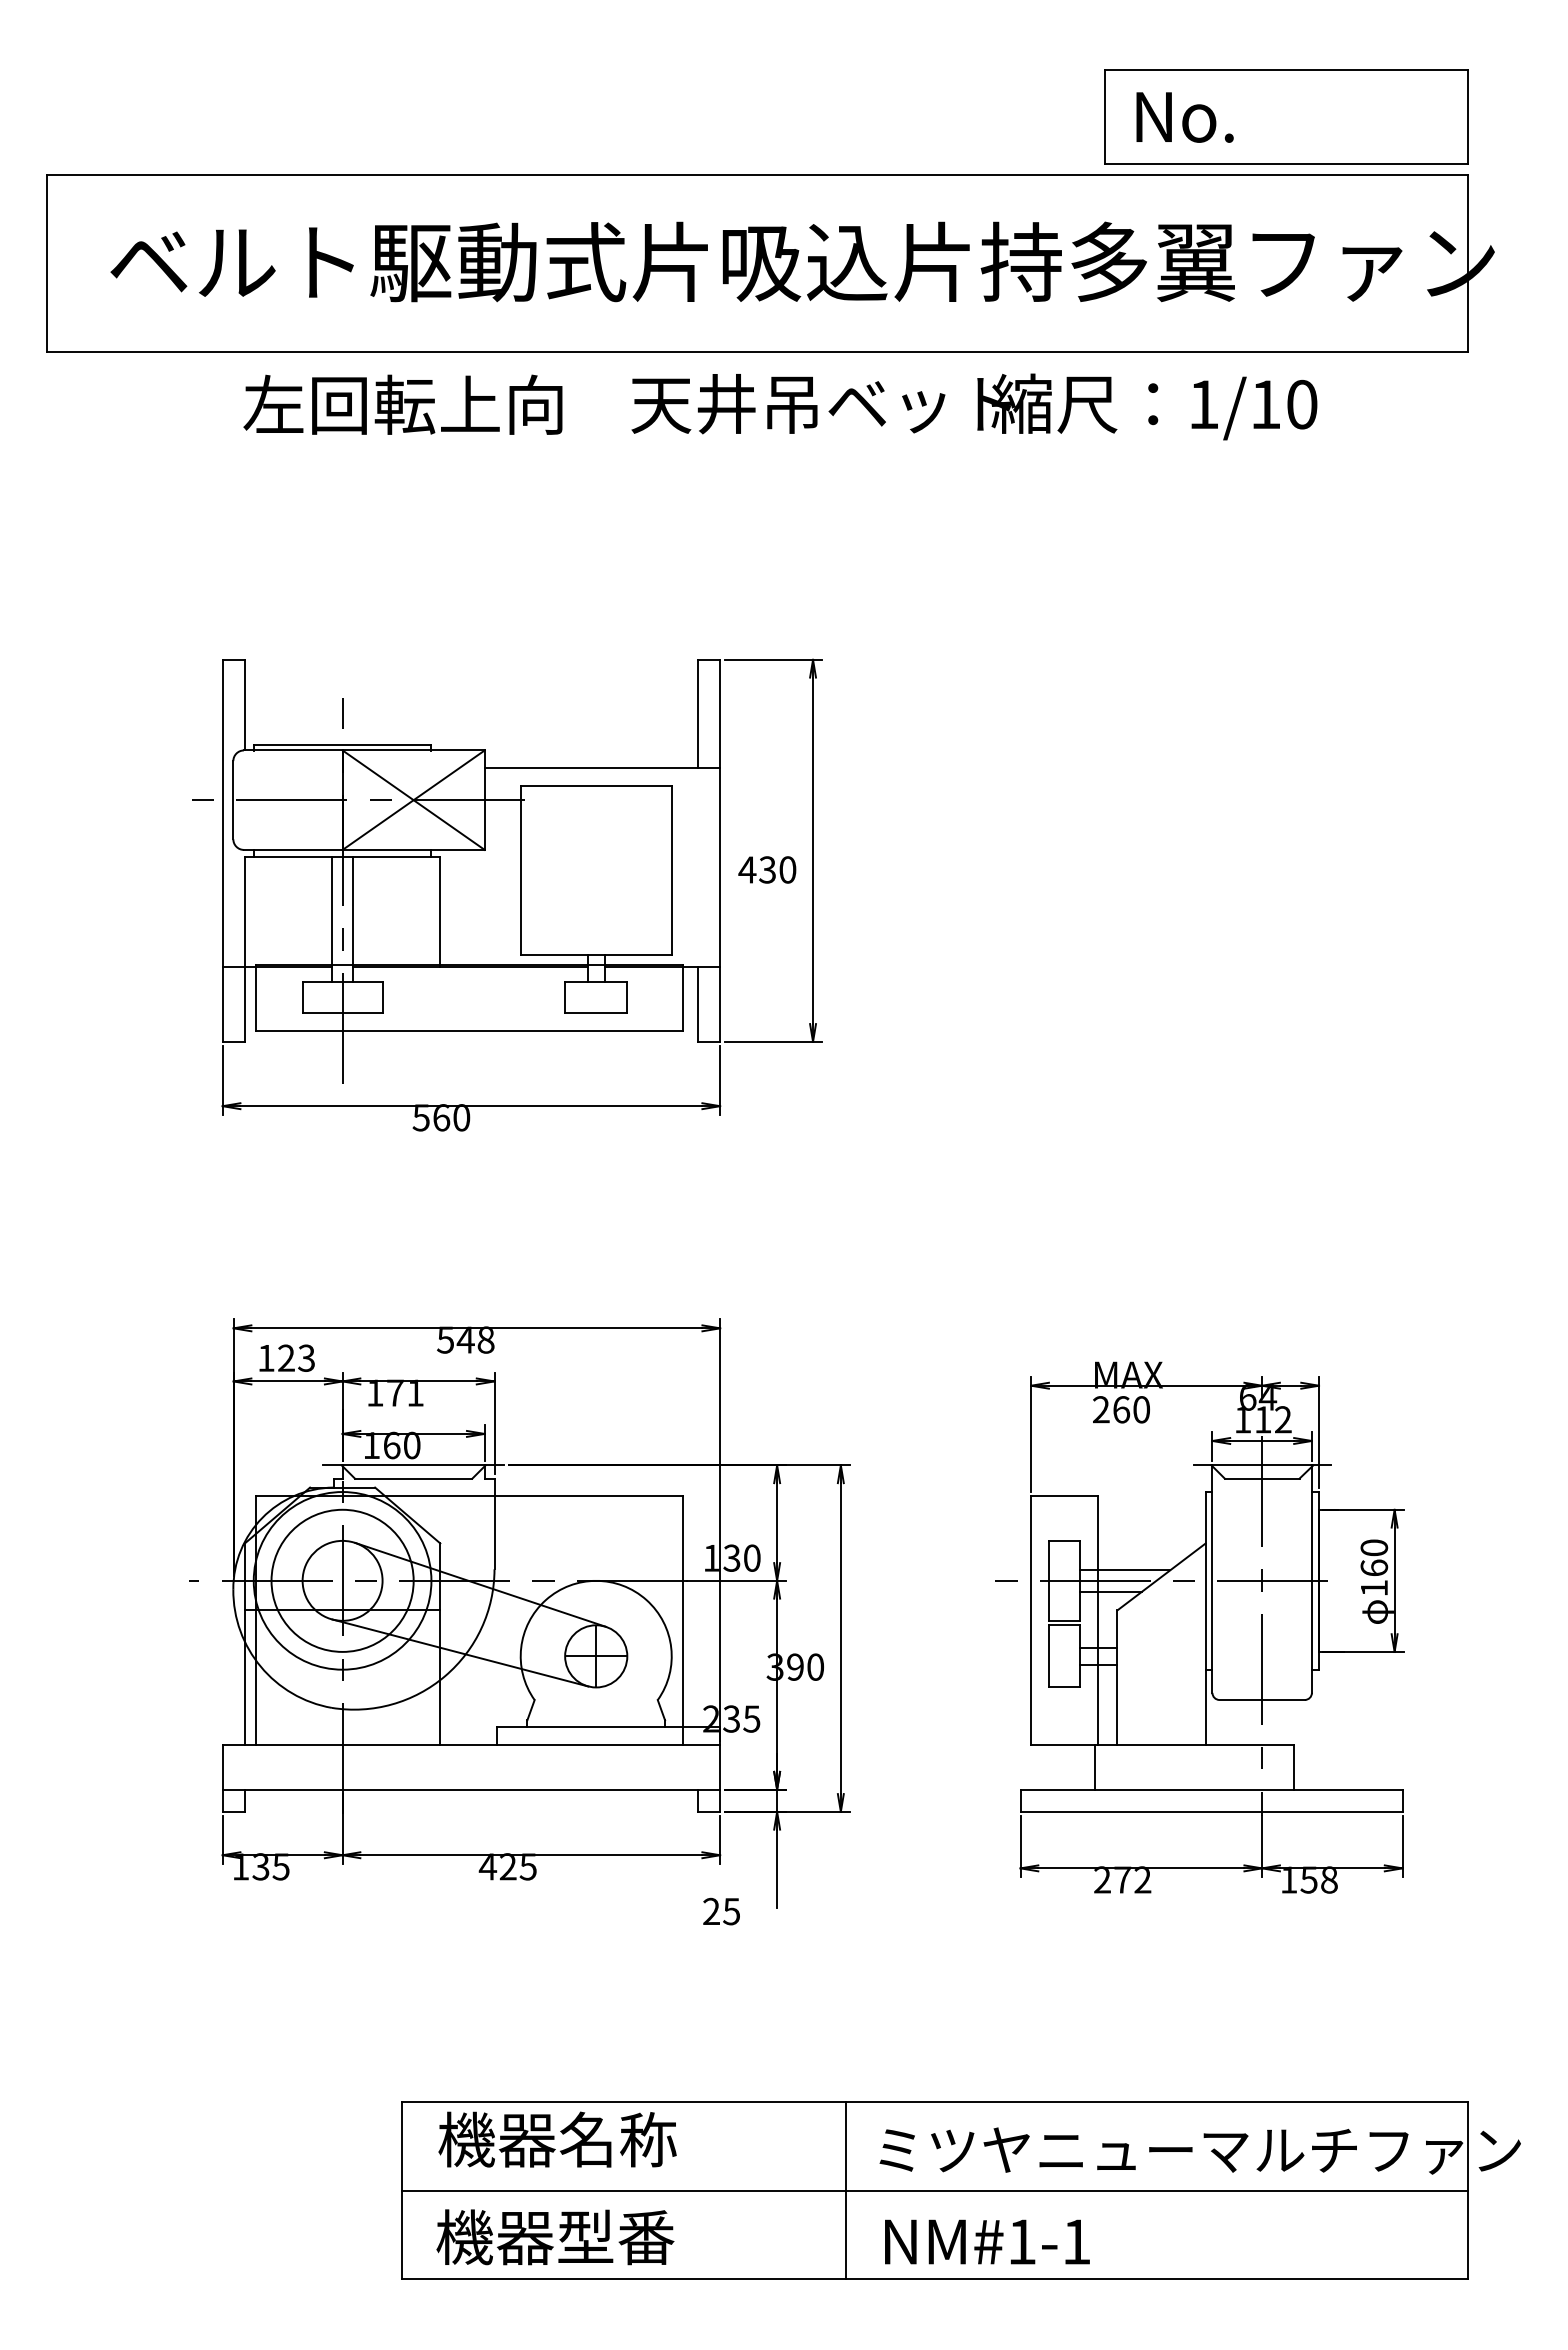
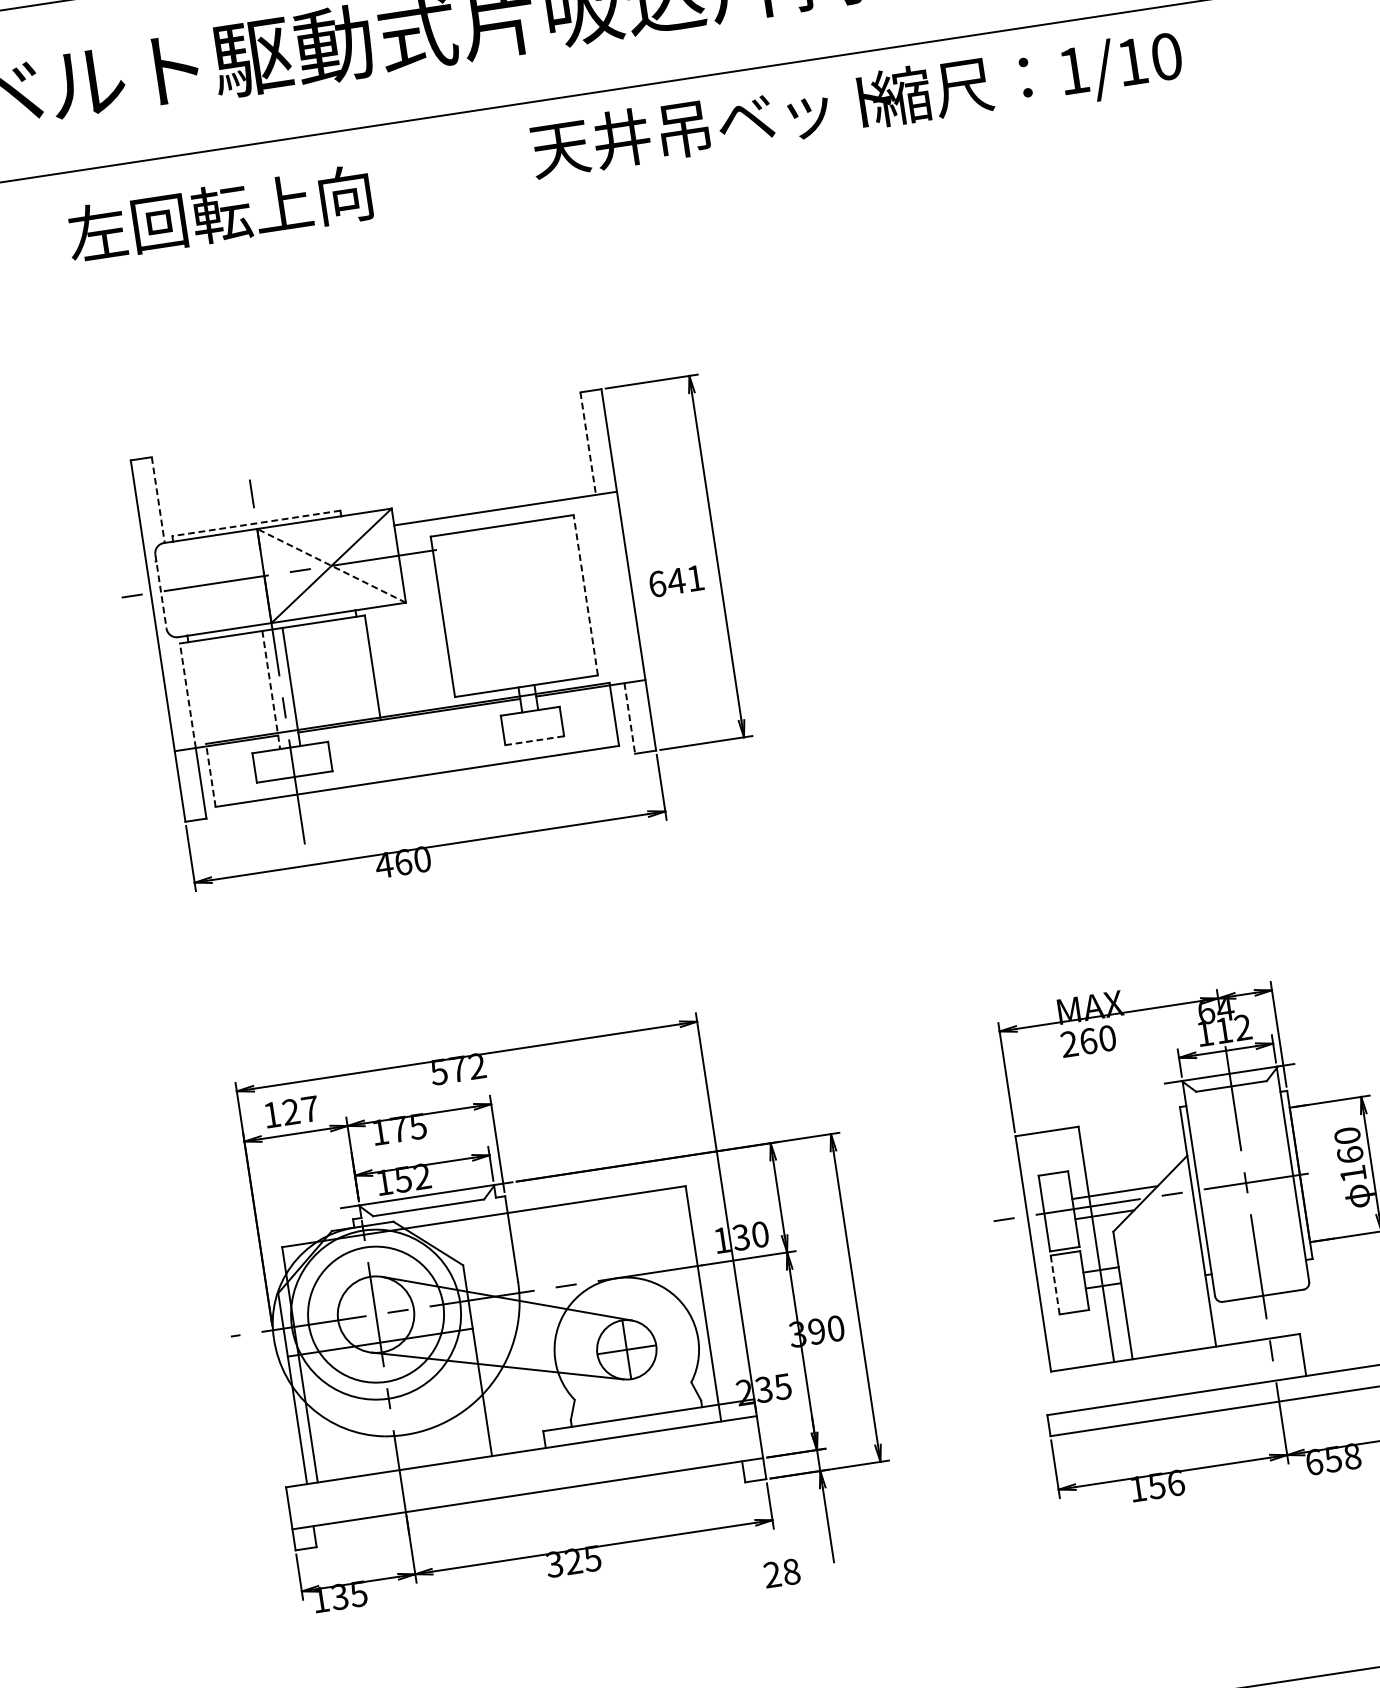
text: (402, 404) -> (219, 213), moved
text: (974, 406) -> (856, 105), moved
line: (244, 705) -> (157, 500), solid -> dashed
line: (697, 714) -> (587, 444), solid -> dashed
line: (342, 744) -> (256, 523), solid -> dashed
line: (233, 800) -> (161, 591), solid -> dashed
line: (413, 800) -> (331, 566), solid -> dashed
text: (767, 869) -> (676, 580), 430 -> 641
line: (671, 870) -> (585, 595), solid -> dashed
line: (244, 911) -> (187, 695), solid -> dashed
line: (331, 919) -> (270, 690), solid -> dashed
line: (256, 997) -> (211, 775), solid -> dashed
line: (697, 1005) -> (629, 719), solid -> dashed
line: (596, 1012) -> (534, 740), solid -> dashed
text: (421, 1117) -> (384, 864), 560 -> 460
text: (475, 1339) -> (467, 1067), 548 -> 572
text: (306, 1357) -> (309, 1108), 123 -> 127
text: (414, 1392) -> (417, 1126), 171 -> 175
text: (401, 1445) -> (412, 1178), 160 -> 152
line: (1048, 1655) -> (1054, 1284), solid -> dashed
line: (1095, 1767) -> (1115, 1383), removed
text: (487, 1866) -> (554, 1564), 425 -> 325
text: (1122, 1879) -> (1156, 1485), 272 -> 156
text: (1289, 1879) -> (1314, 1461), 158 -> 658
text: (731, 1911) -> (791, 1571), 25 -> 28

